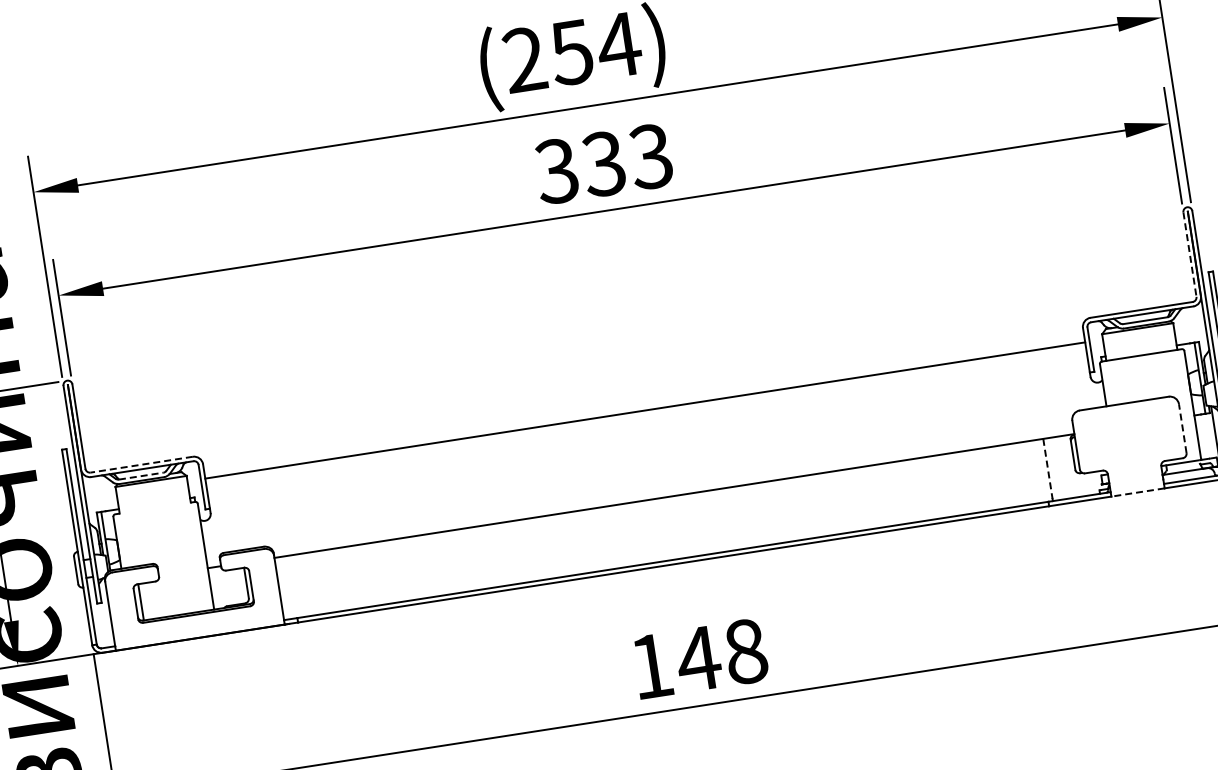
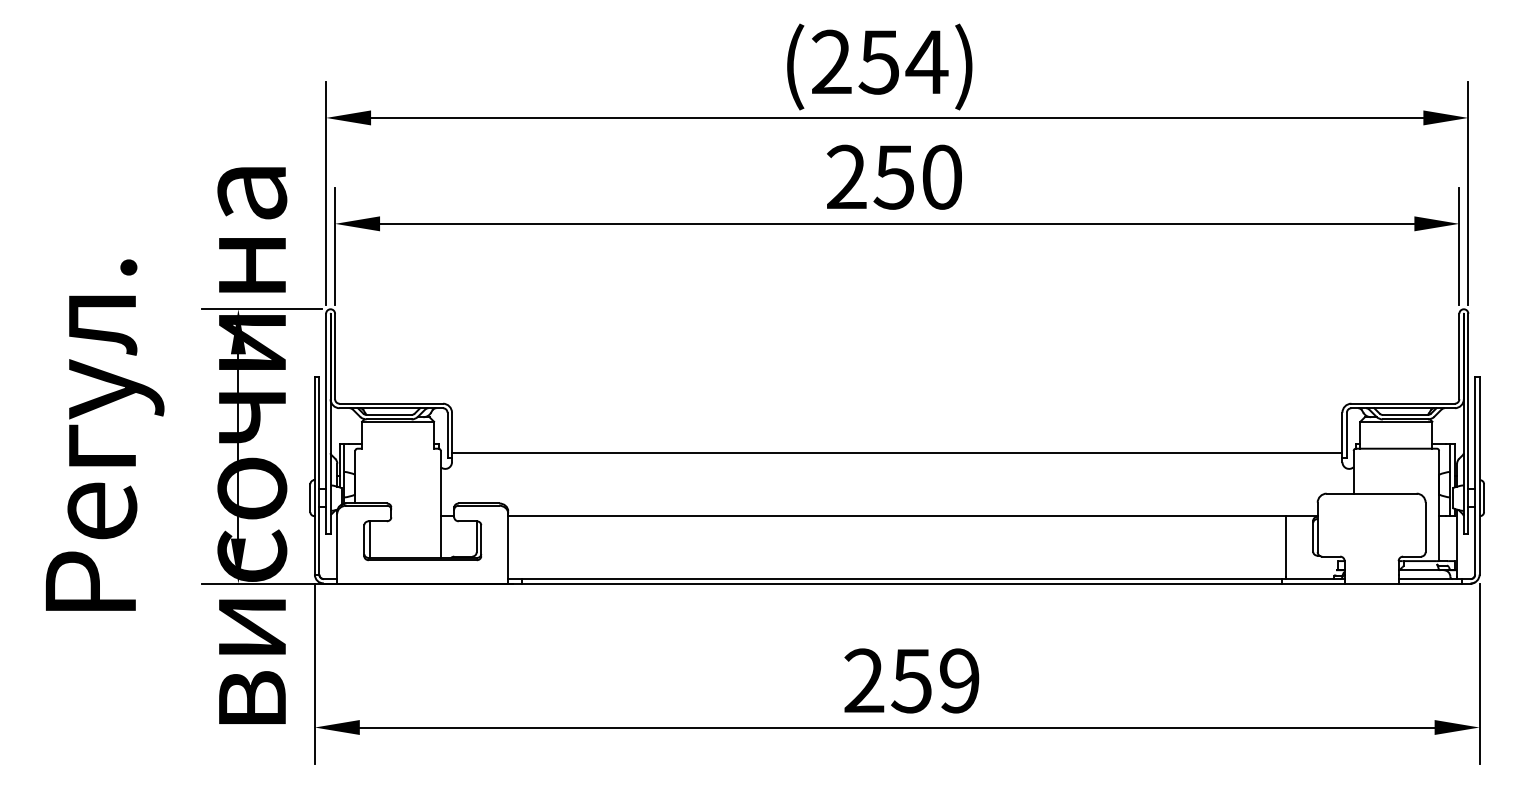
text: (603, 163) -> (893, 176), 333 -> 250
line: (1190, 254) -> (1459, 356), dashed -> solid
line: (645, 410) -> (897, 453), moved
line: (1182, 428) -> (1425, 527), dashed -> solid
line: (141, 464) -> (391, 403), dashed -> solid
line: (1048, 469) -> (1286, 547), dashed -> solid
line: (141, 475) -> (389, 414), dashed -> solid
line: (1137, 492) -> (1371, 583), dashed -> solid
text: (698, 658) -> (911, 680), 148 -> 259

